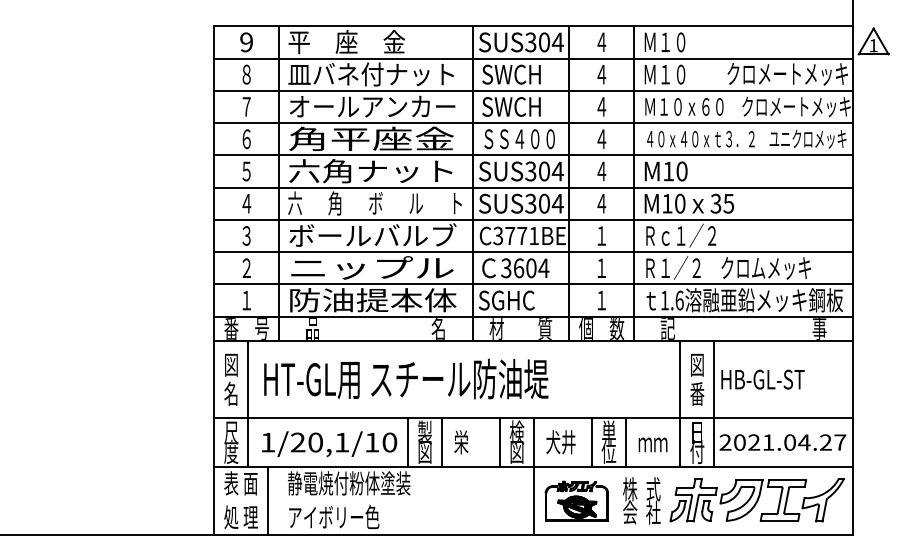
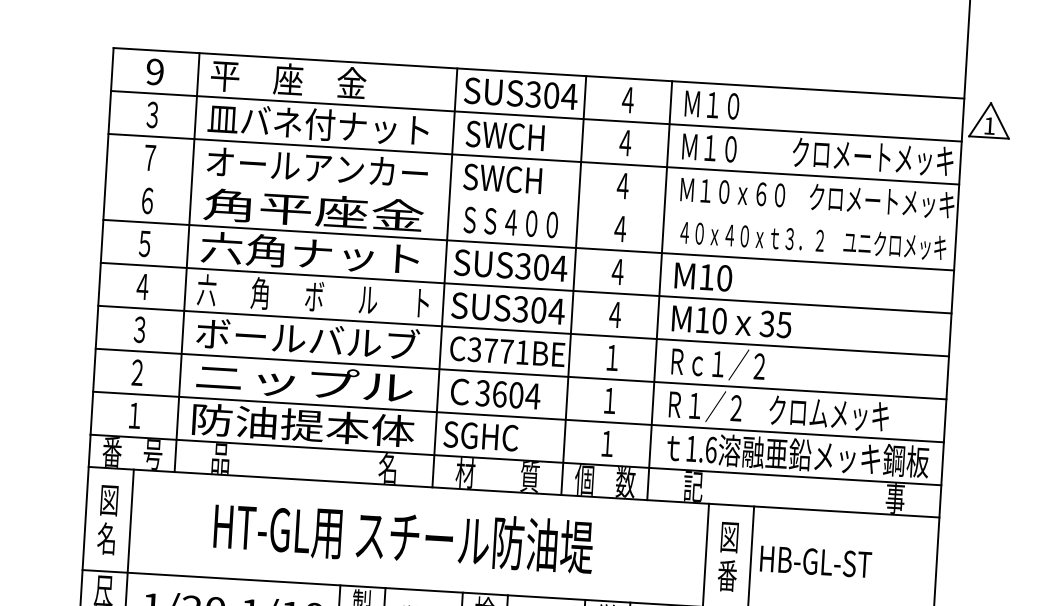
text: (246, 74) -> (152, 114), ８ -> ３
line: (533, 123) -> (530, 202), removed
text: (406, 378) -> (403, 535), moved

